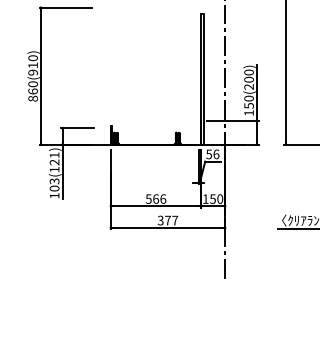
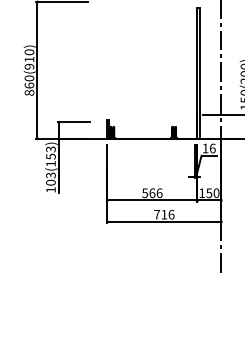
text: (209, 154) -> (205, 148), 56 -> 16
text: (54, 158) -> (50, 152), 103(121) -> 103(153)
text: (167, 220) -> (163, 214), 377 -> 716

